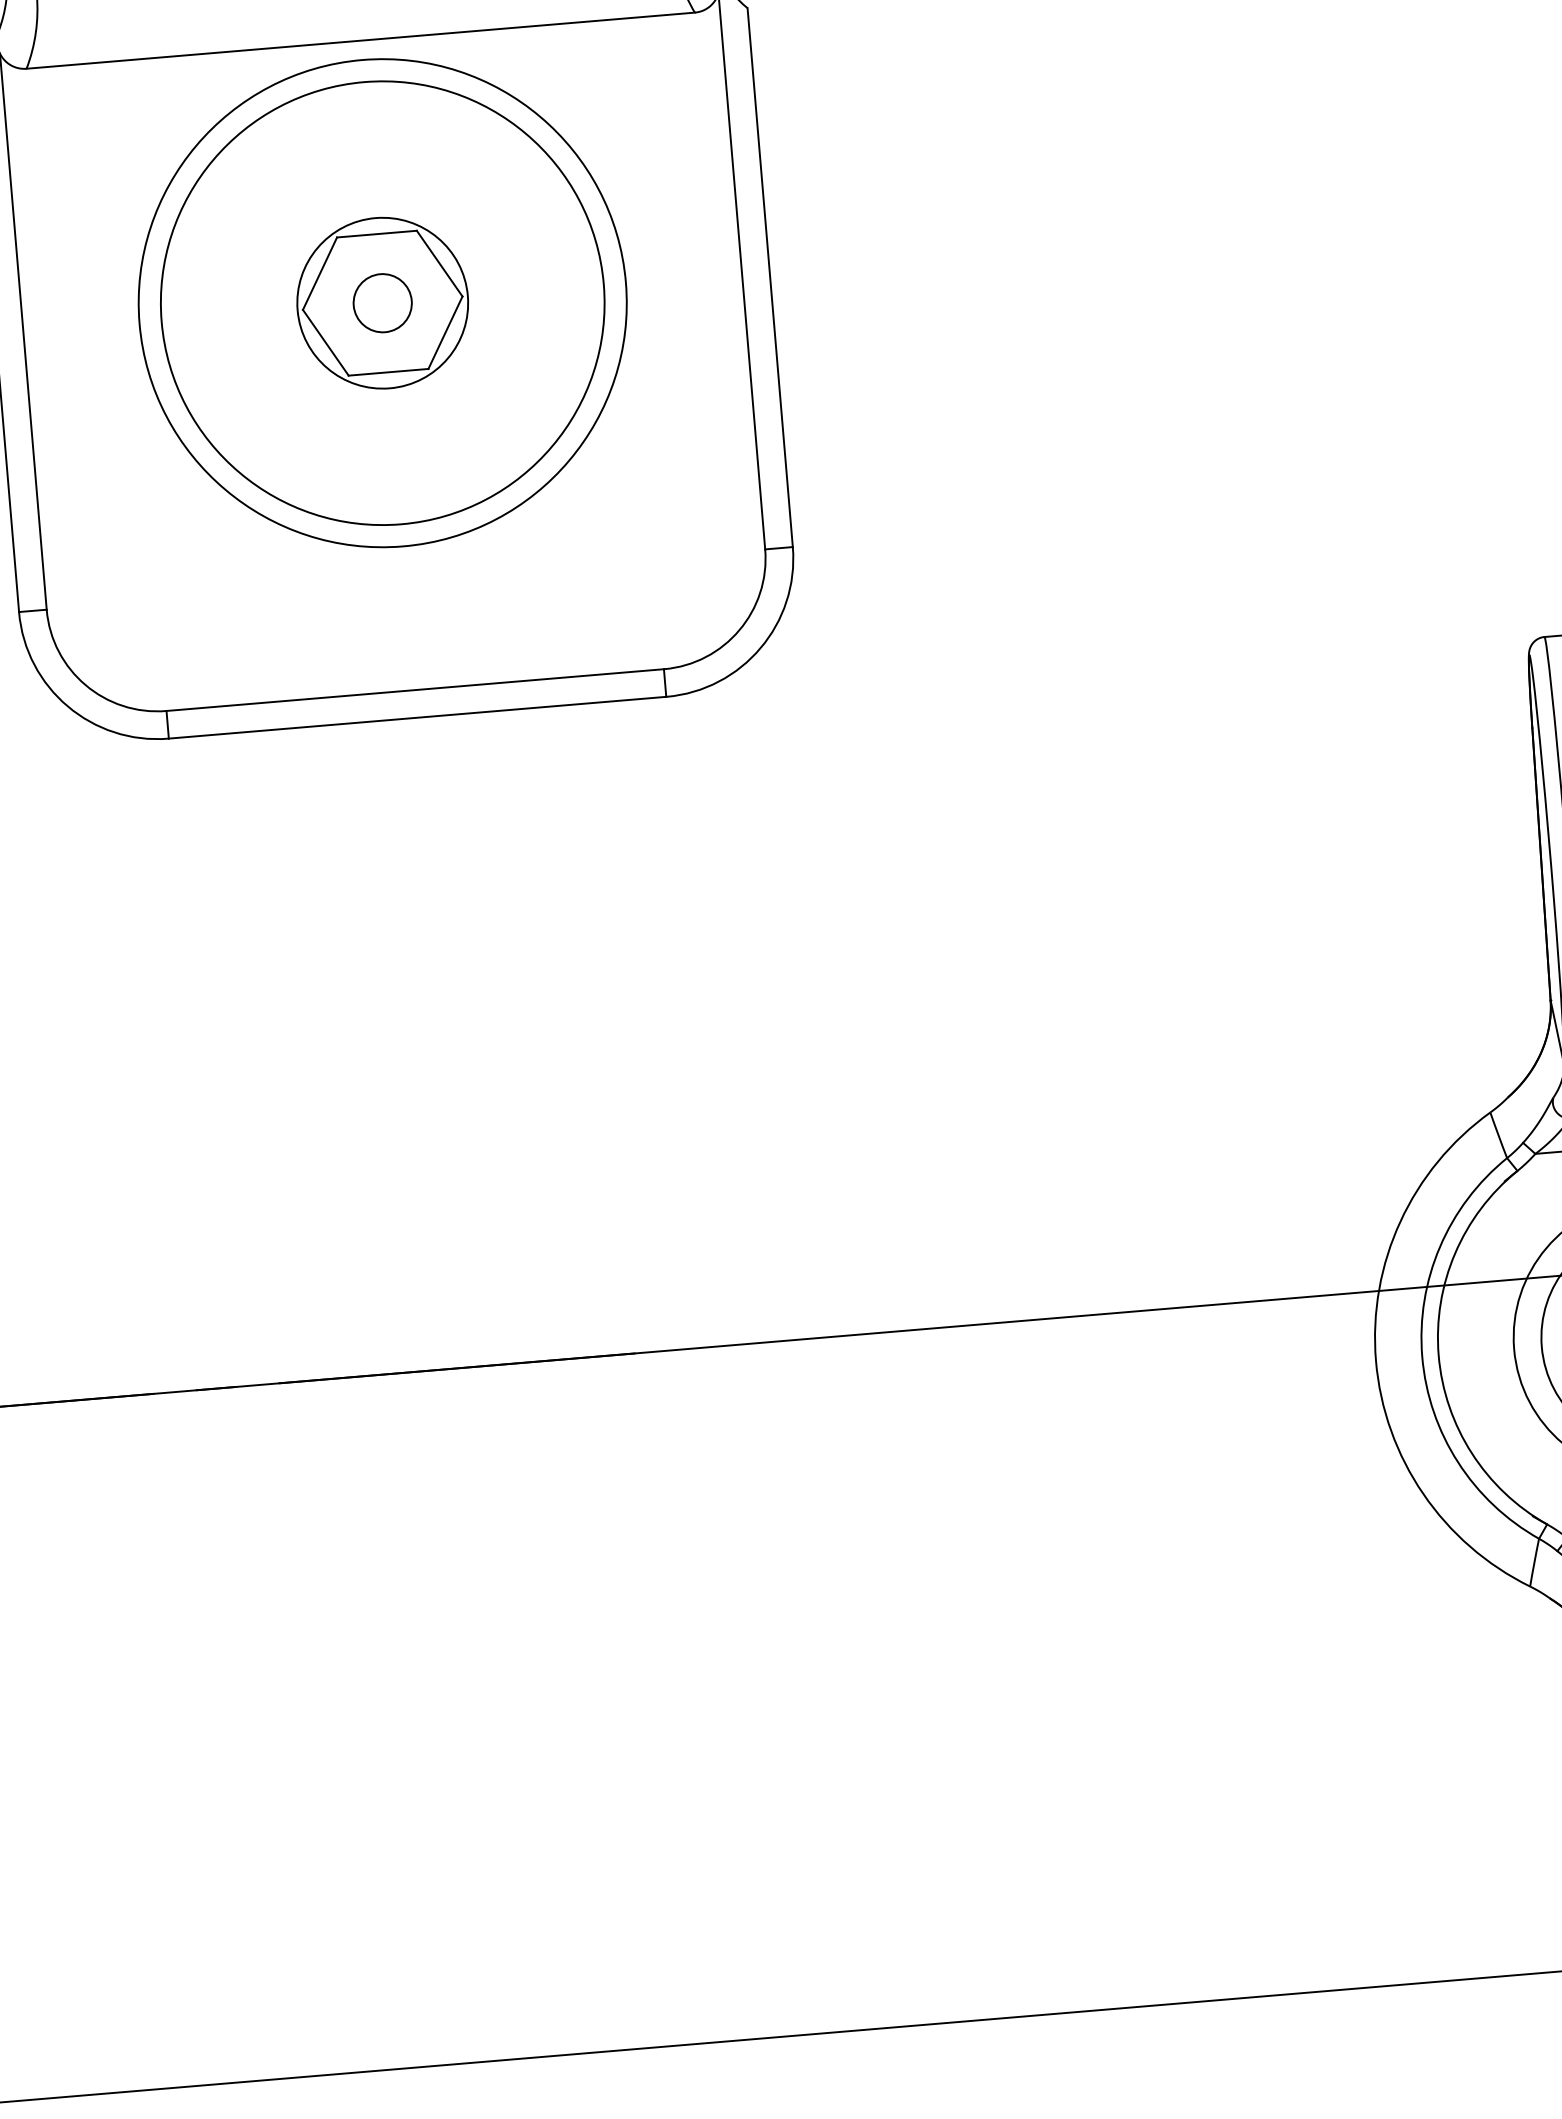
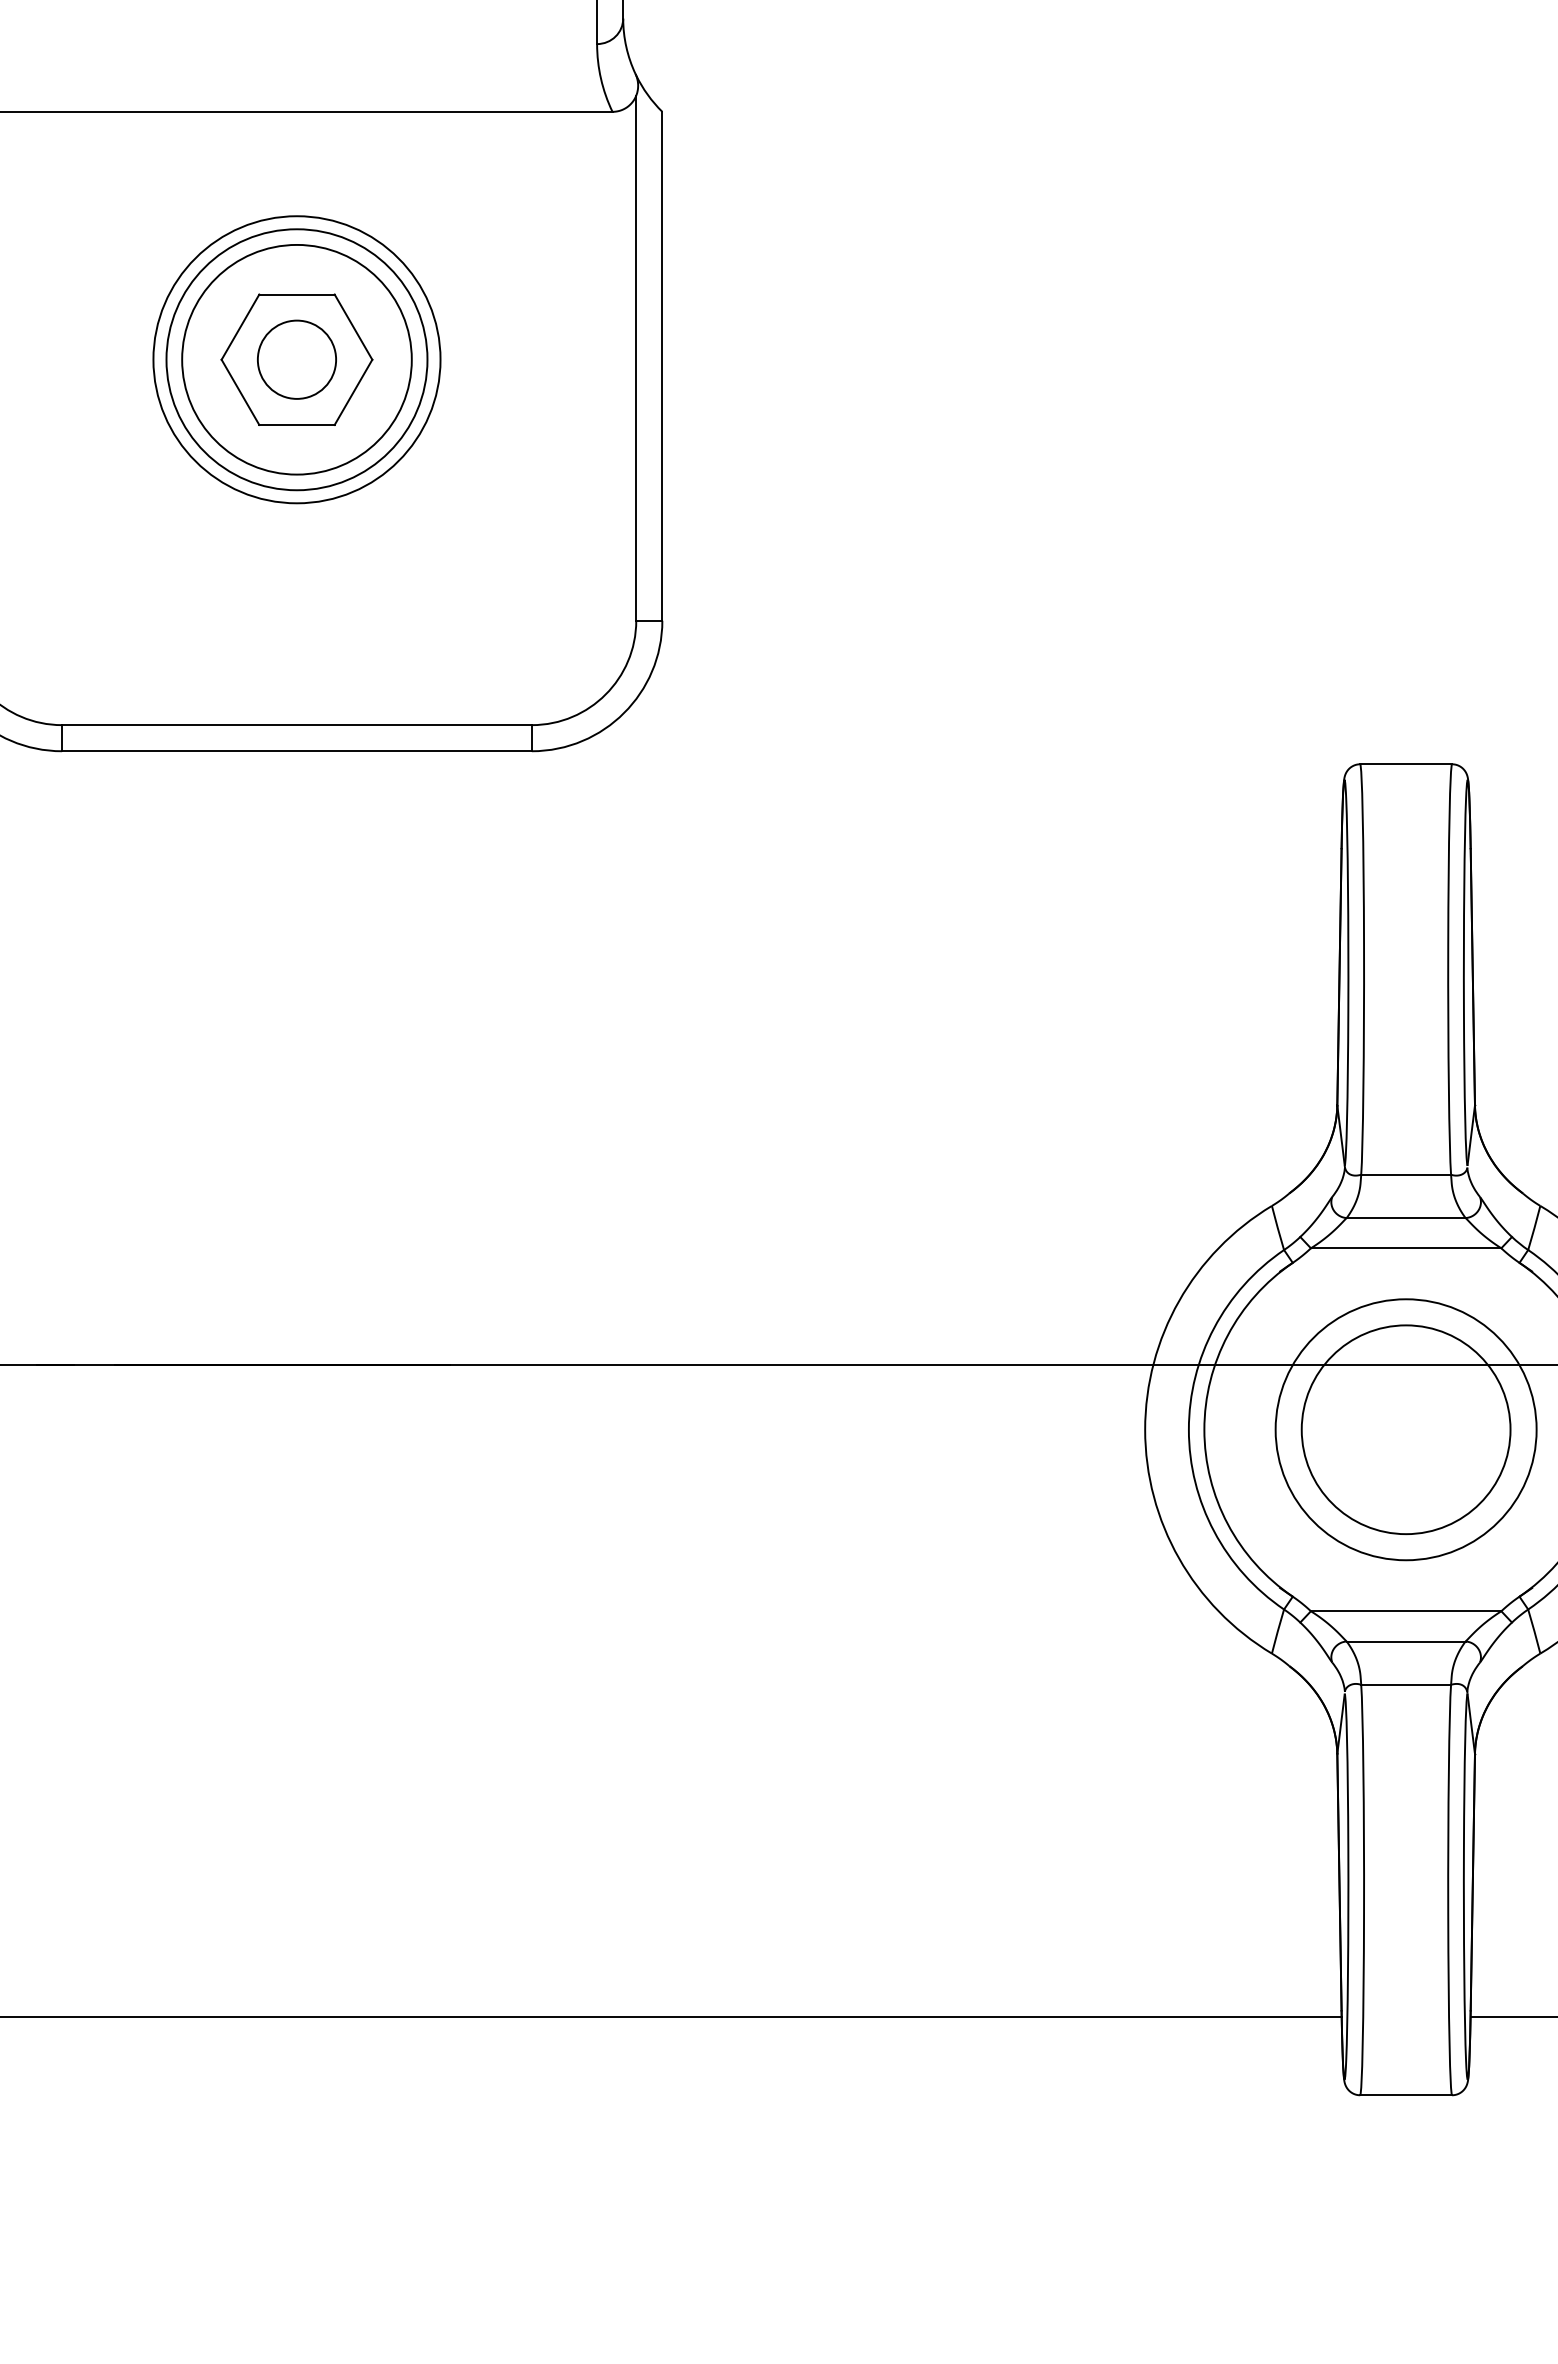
circle: (382, 302) -> (296, 359), size x0.62
circle: (382, 302) -> (296, 359), size x0.62
circle: (382, 302) -> (296, 359), size x1.43
circle: (382, 302) -> (296, 359), size x1.43

